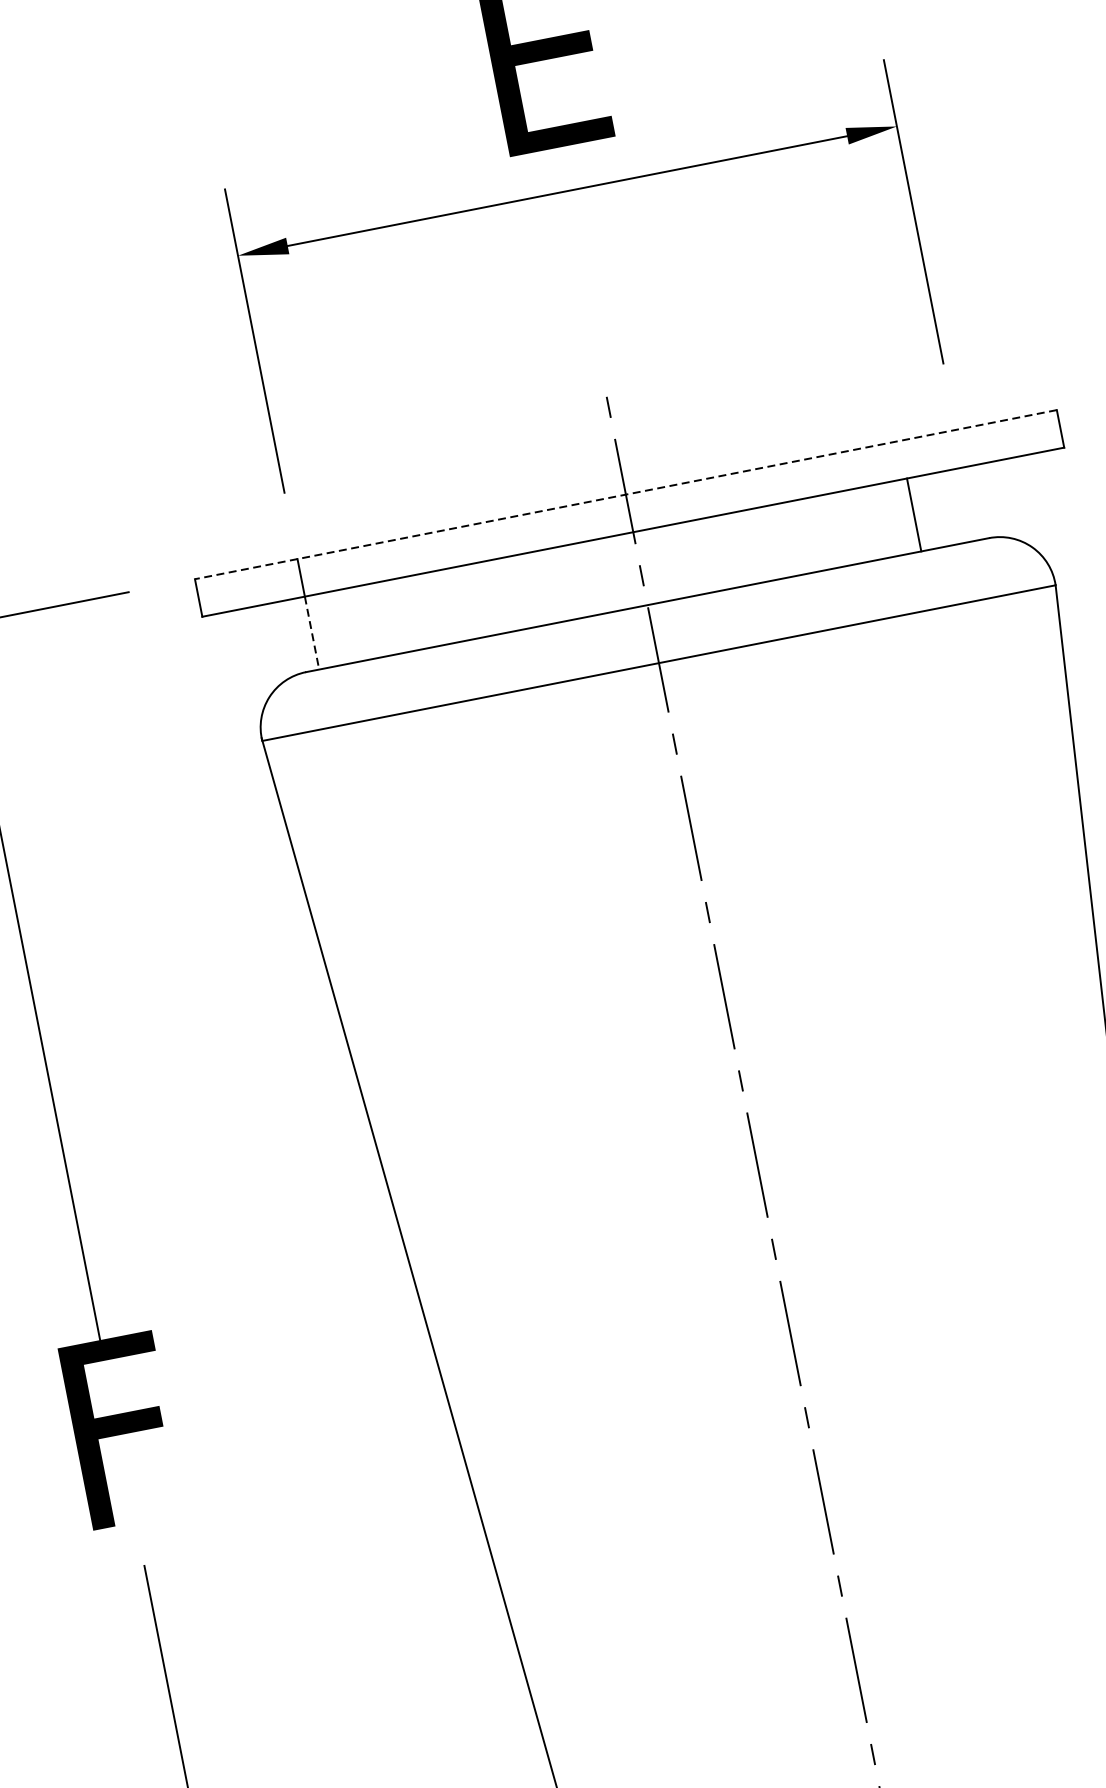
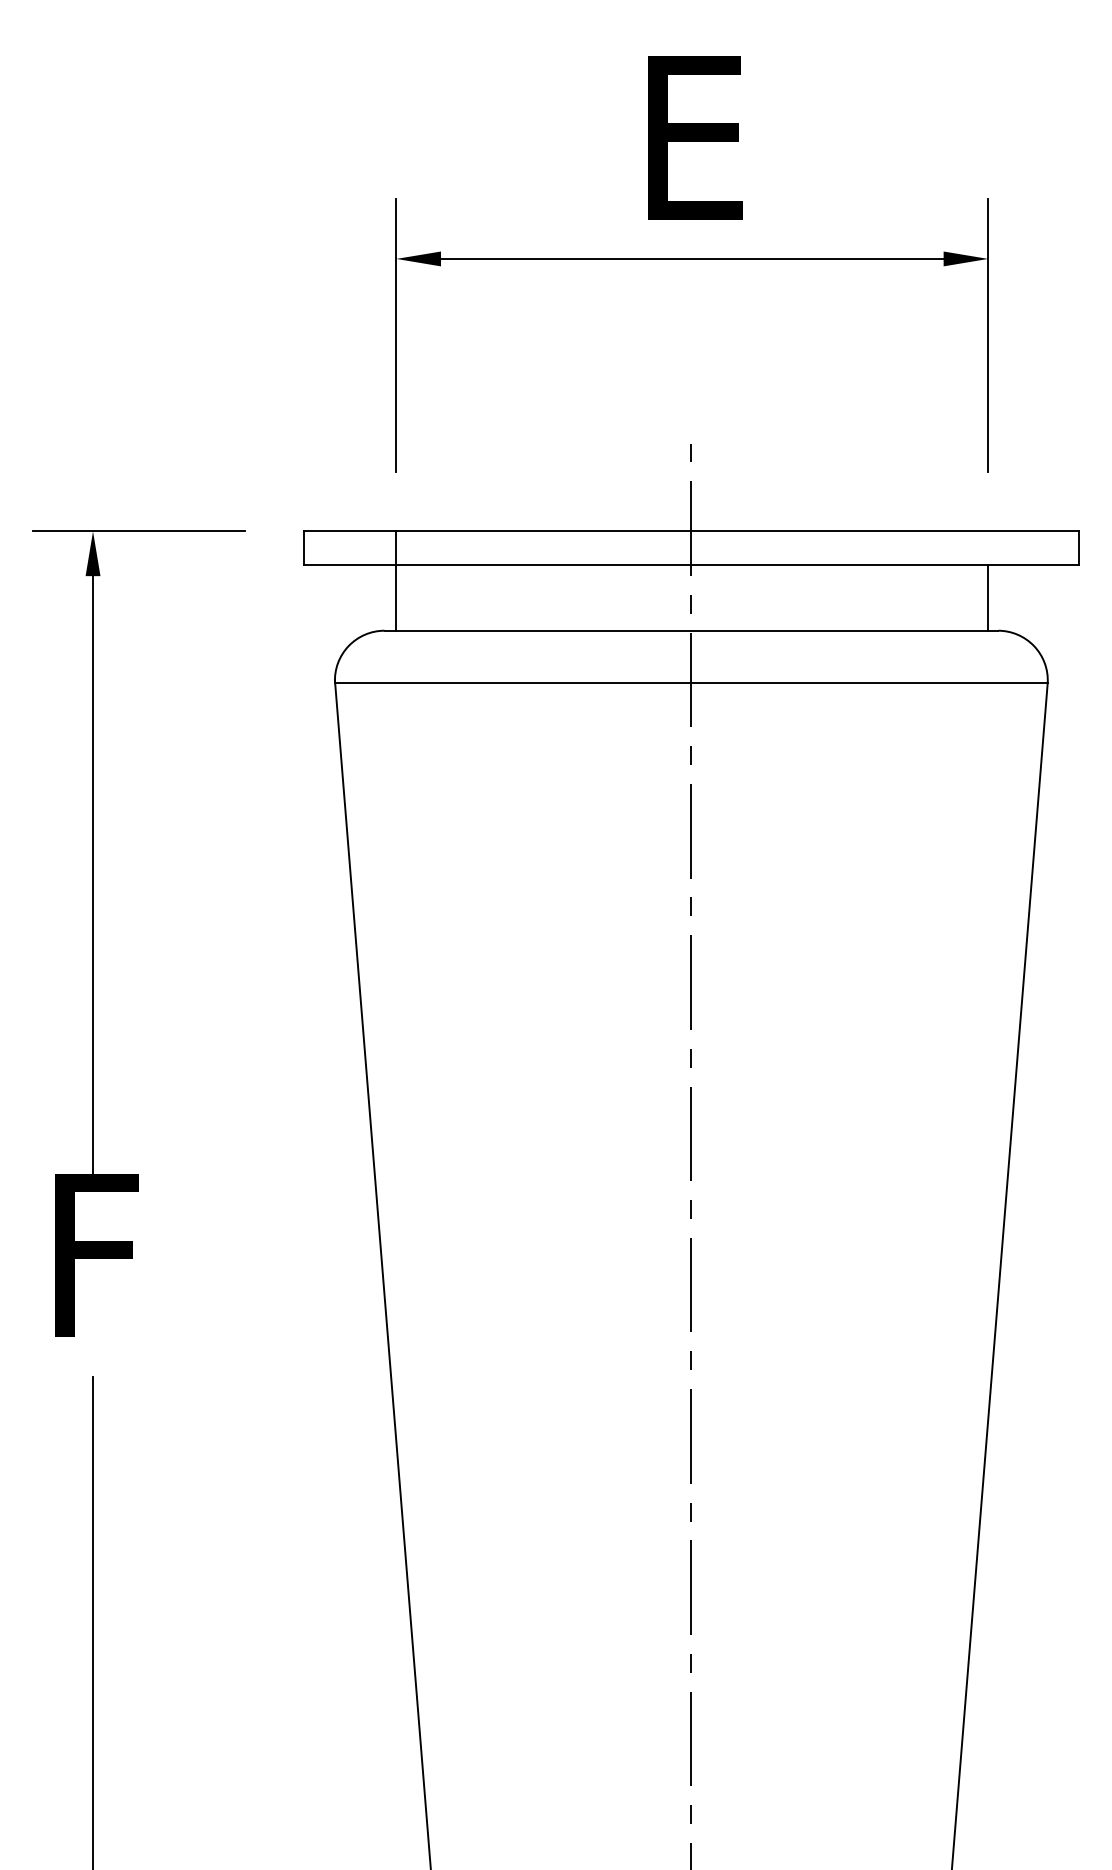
line: (624, 494) -> (690, 531), dashed -> solid
line: (914, 514) -> (988, 597), moved
line: (312, 632) -> (396, 597), dashed -> solid

